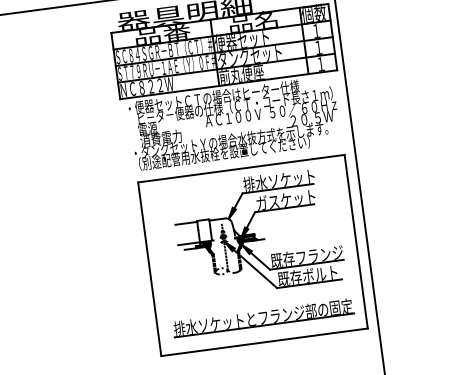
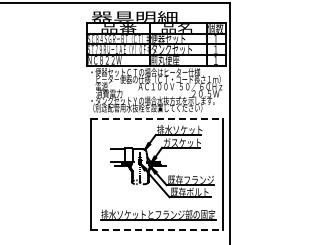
line: (242, 168) -> (157, 119), solid -> dashed
line: (265, 342) -> (157, 230), solid -> dashed

